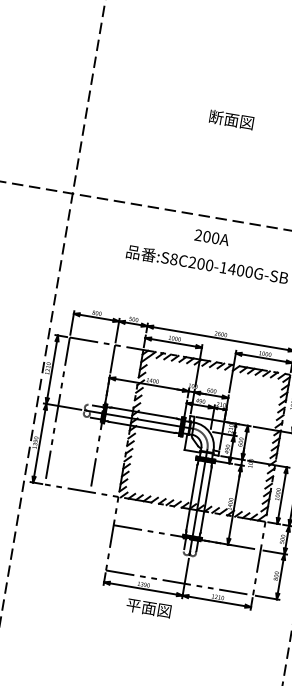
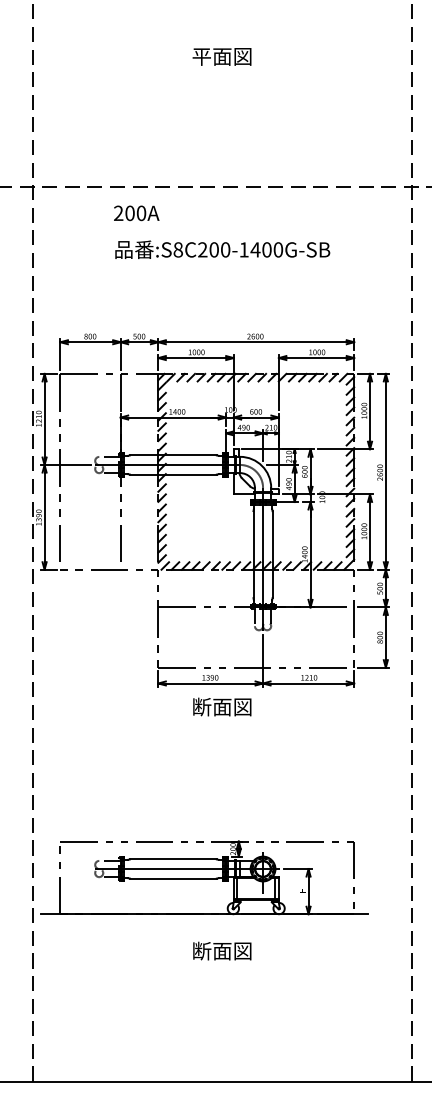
text: (216, 117) -> (201, 56), 断面図 -> 平面図
text: (211, 237) -> (136, 213), moved
text: (133, 605) -> (201, 706), 平面図 -> 断面図

